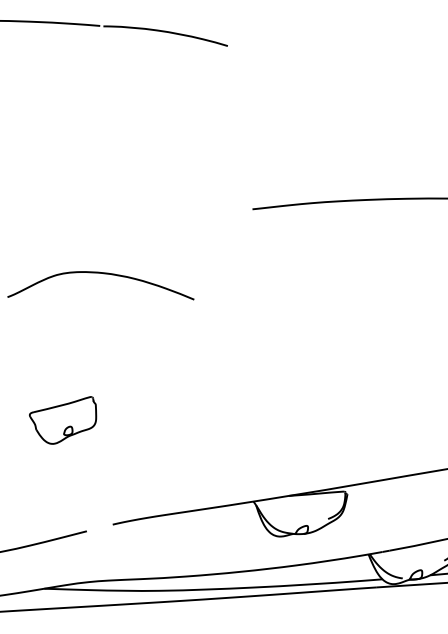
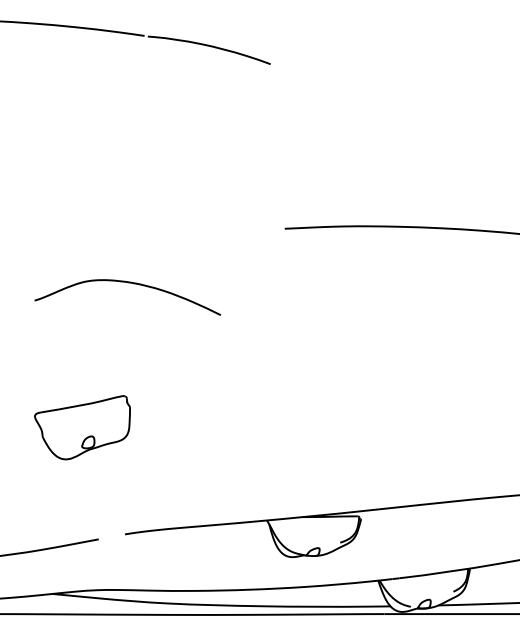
part: (63, 420) -> (82, 427), size x1.43

